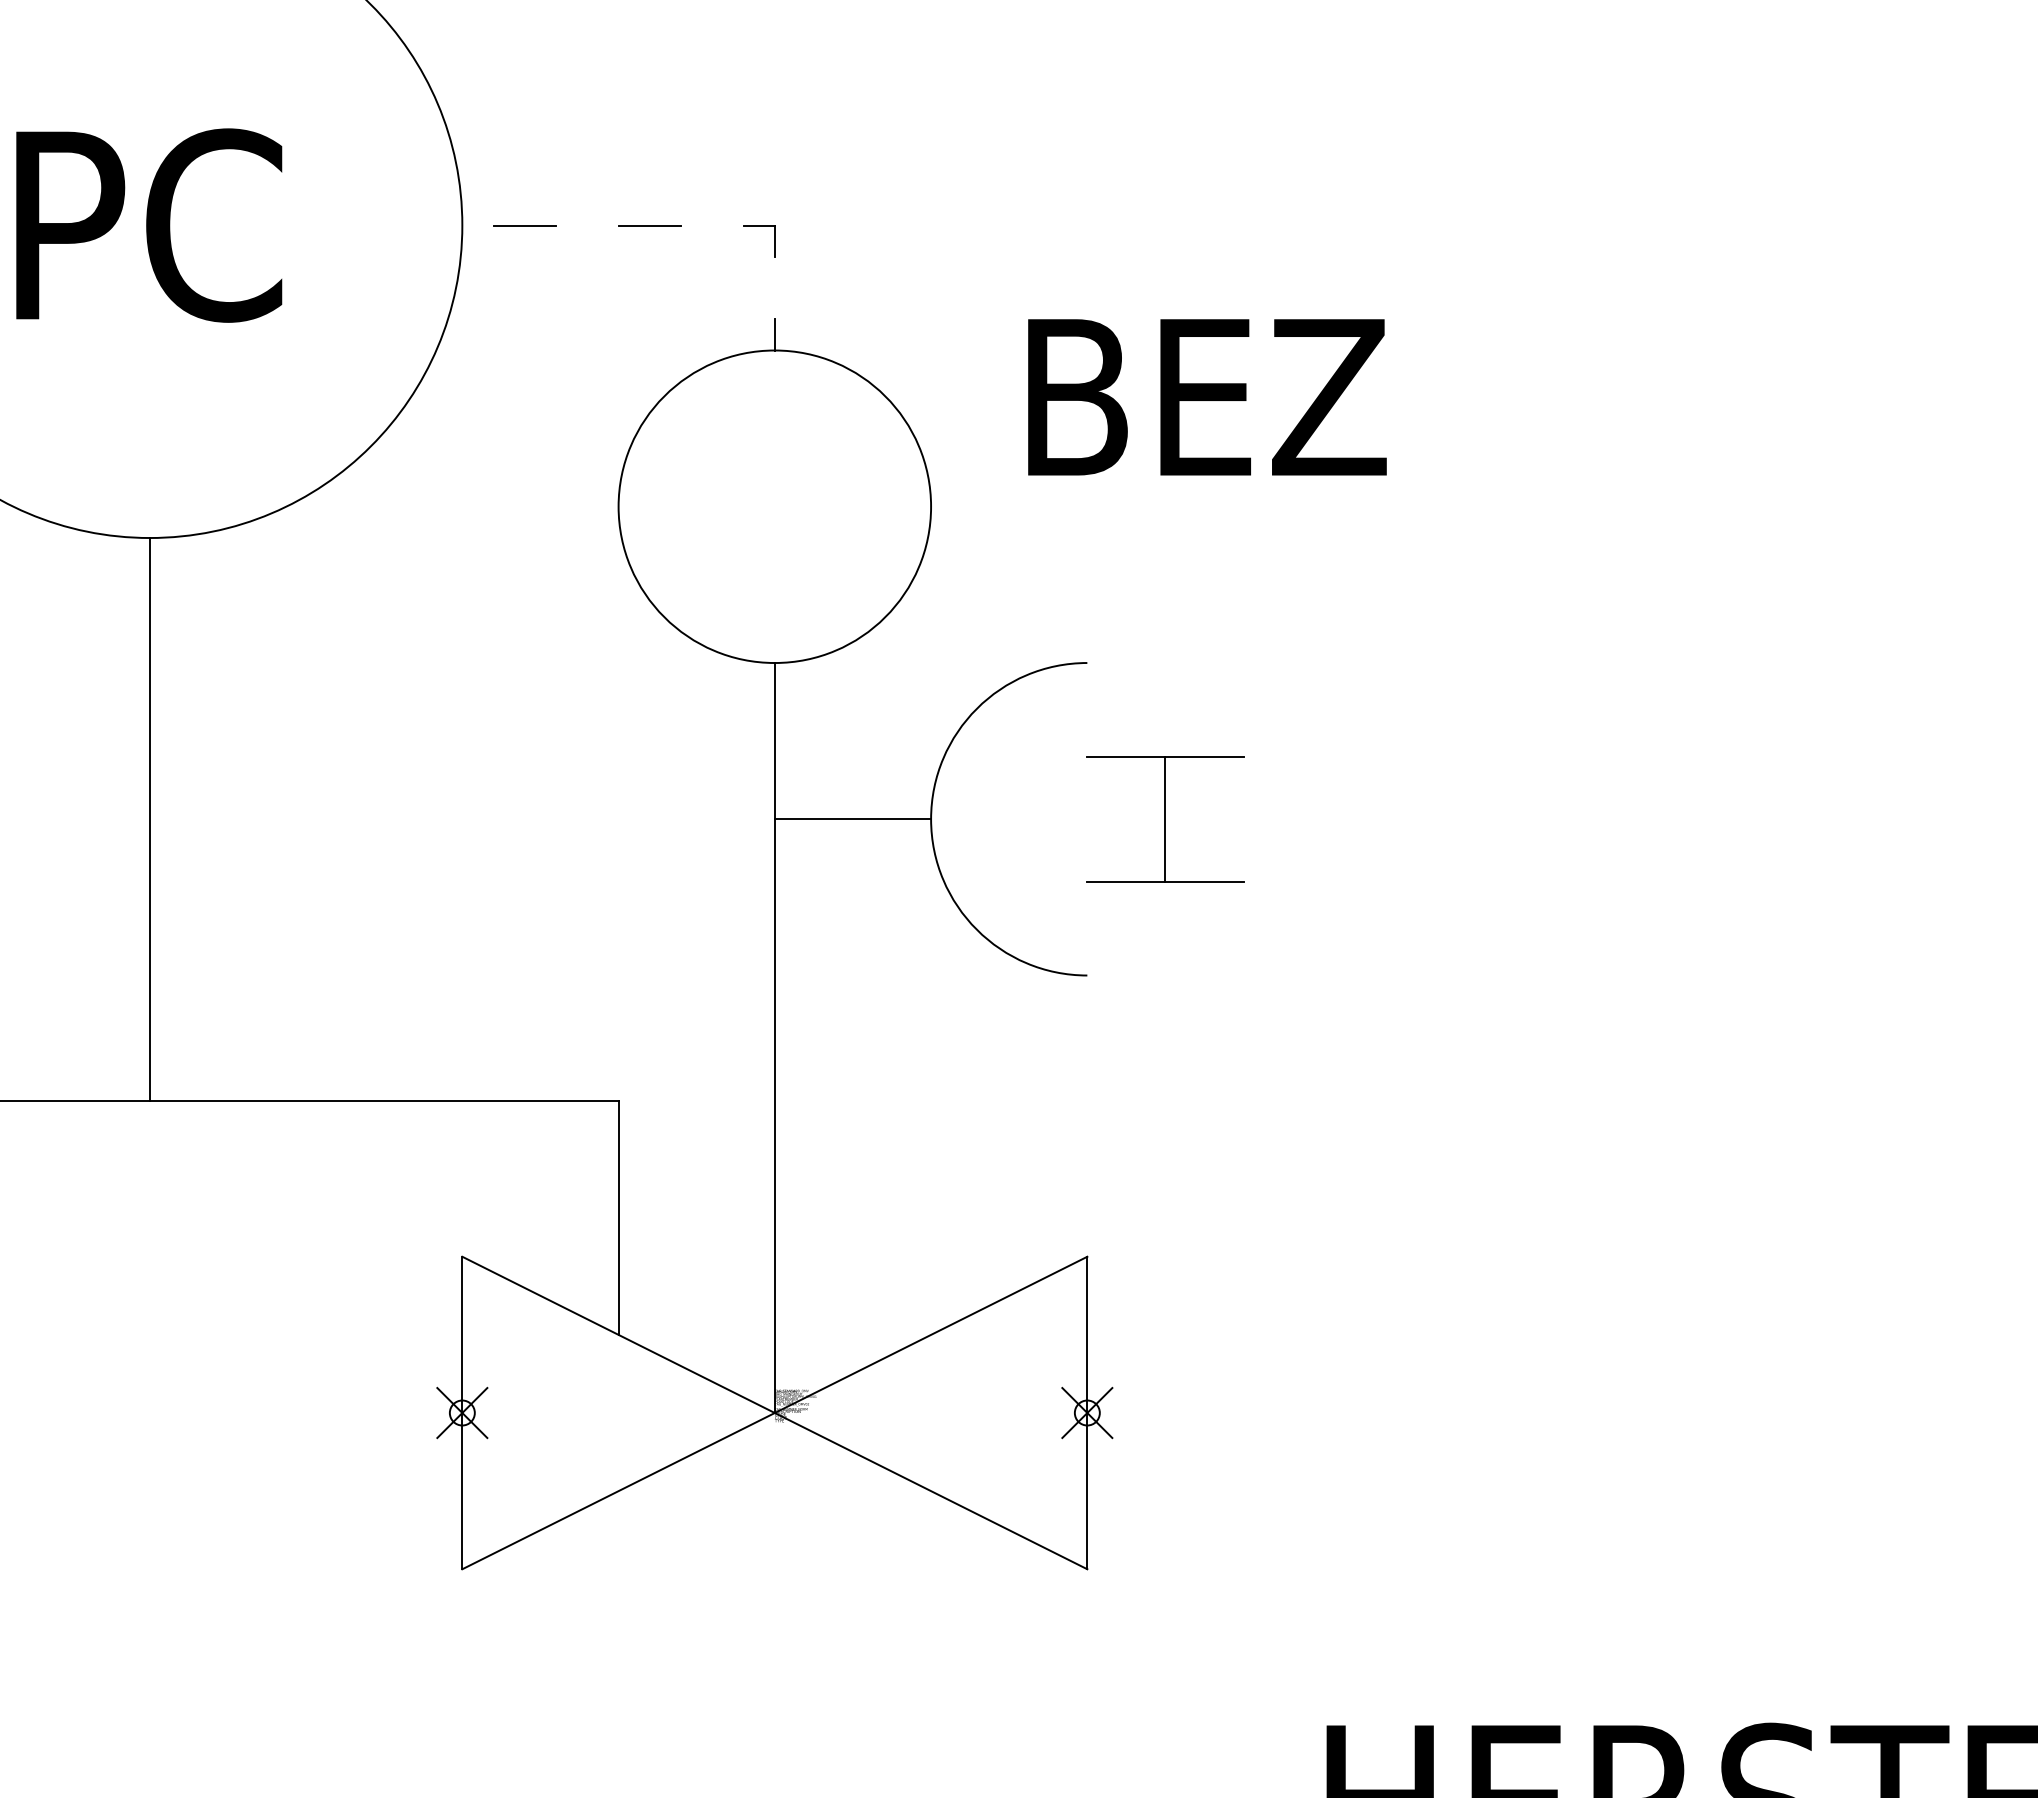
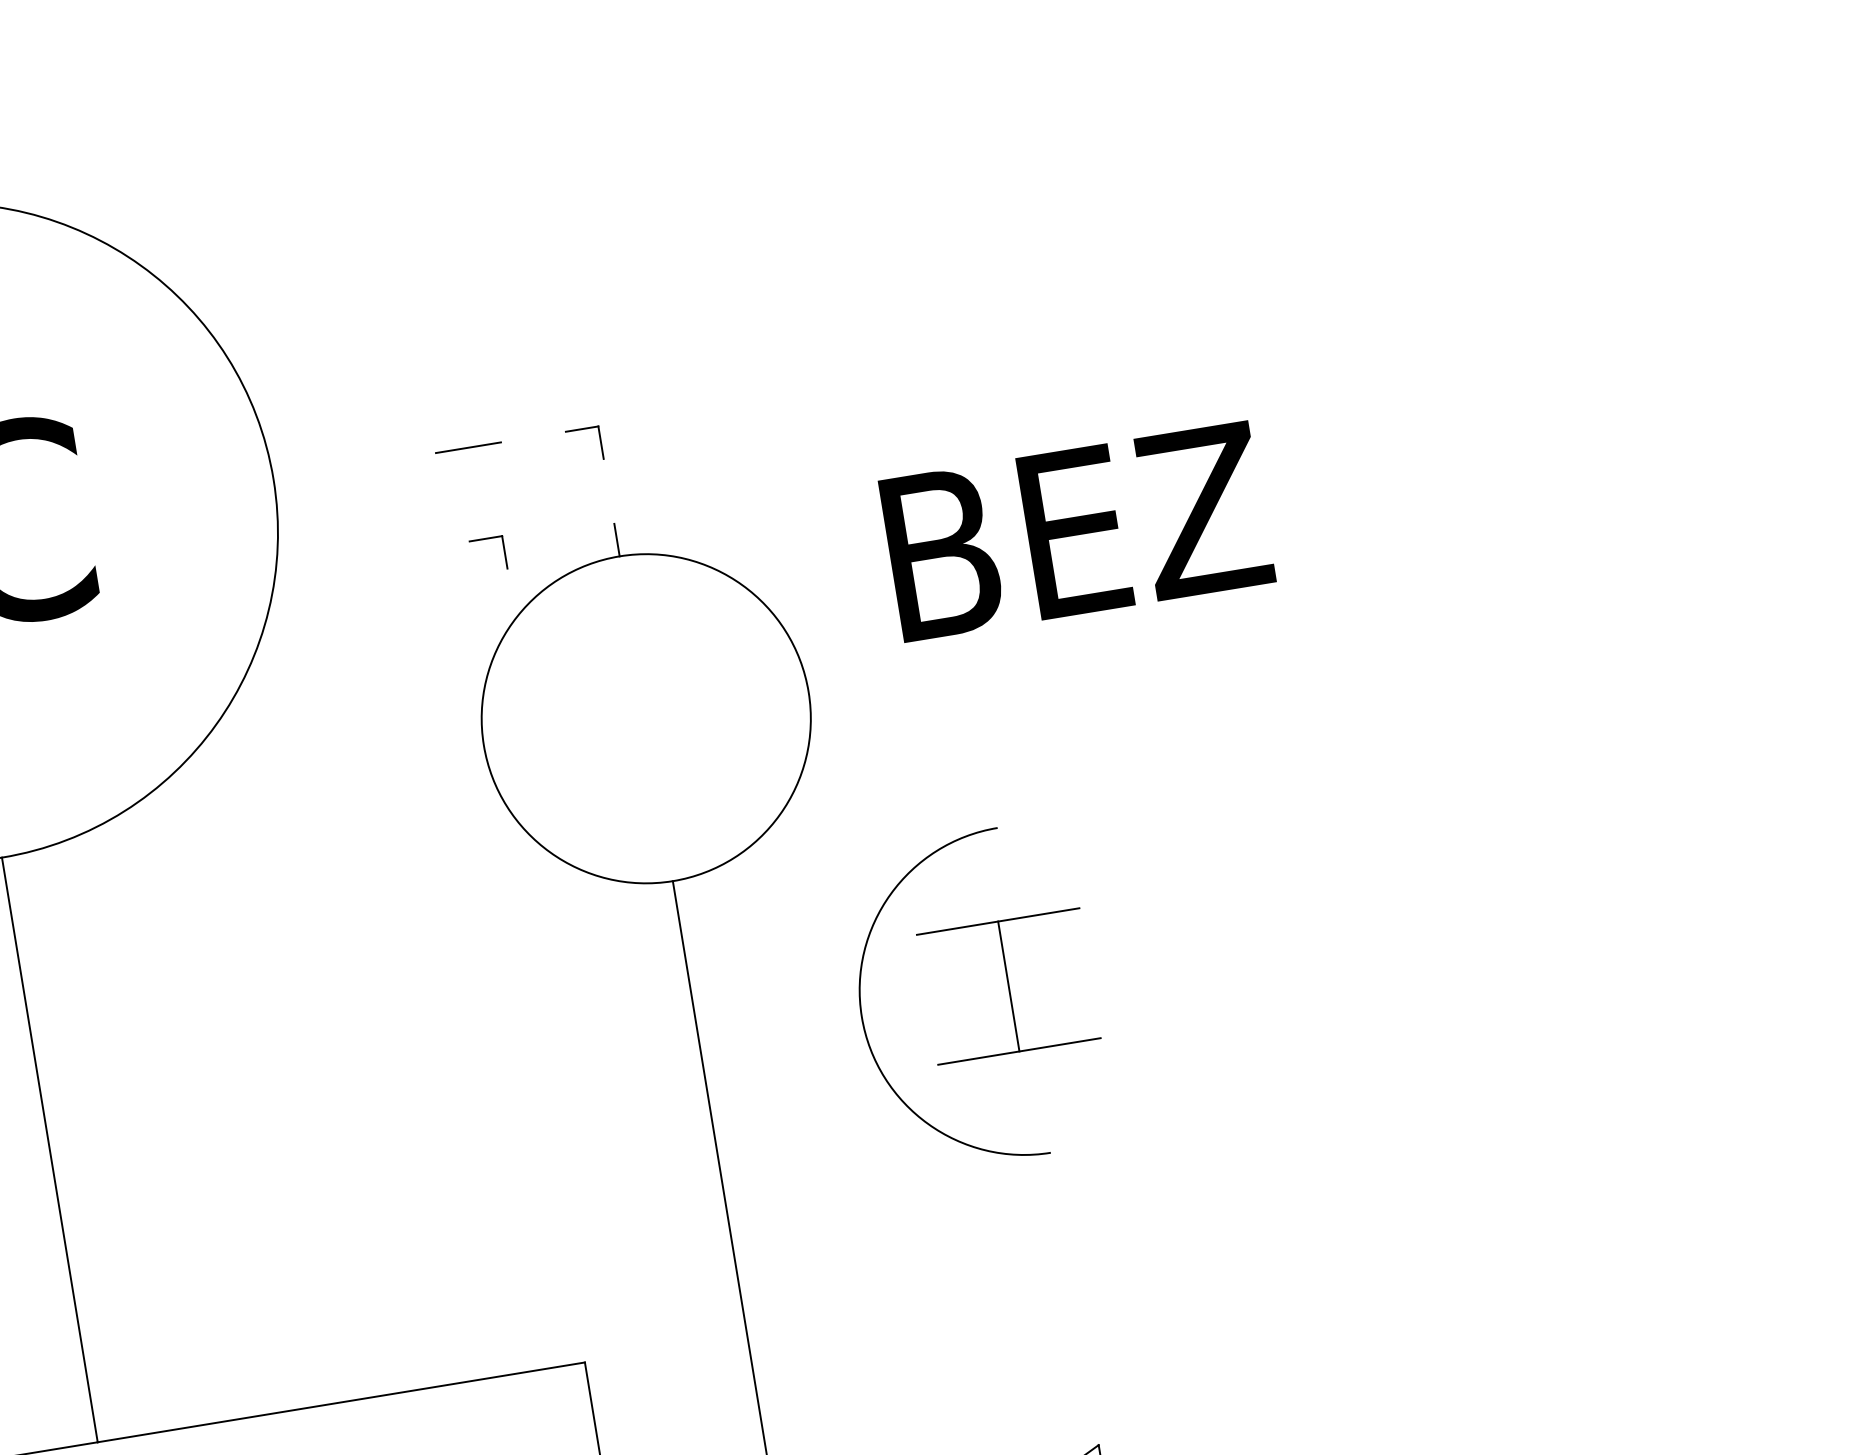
line: (524, 225) -> (338, 469), removed
part: (652, 314) -> (486, 539), added
line: (852, 819) -> (780, 1030), removed
part: (1165, 819) -> (1008, 986), moved

